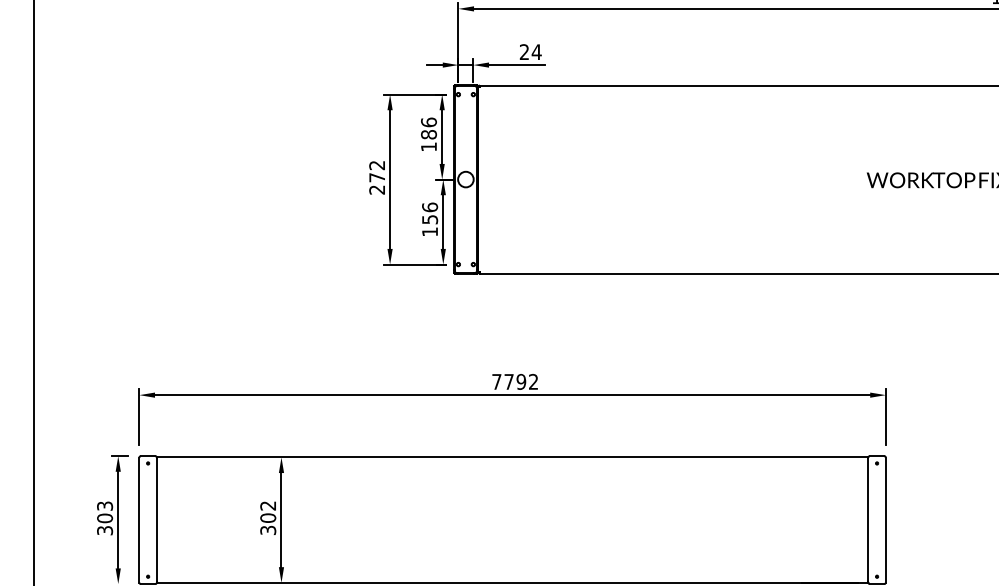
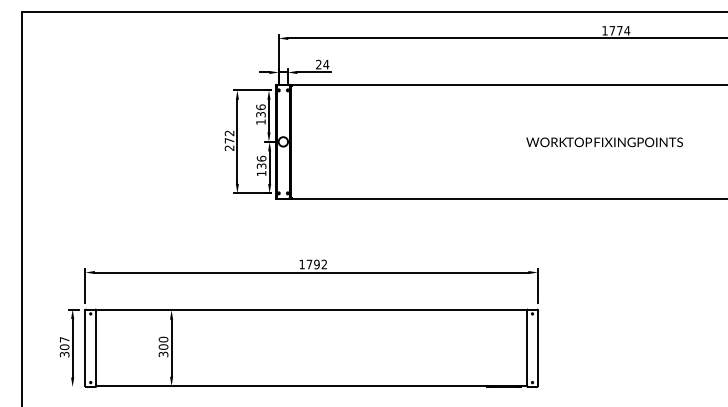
text: (428, 134) -> (260, 114), 186 -> 136
text: (428, 218) -> (260, 165), 156 -> 136
text: (495, 381) -> (301, 264), 7792 -> 1792
text: (104, 505) -> (64, 339), 303 -> 307
text: (268, 505) -> (163, 339), 302 -> 300

